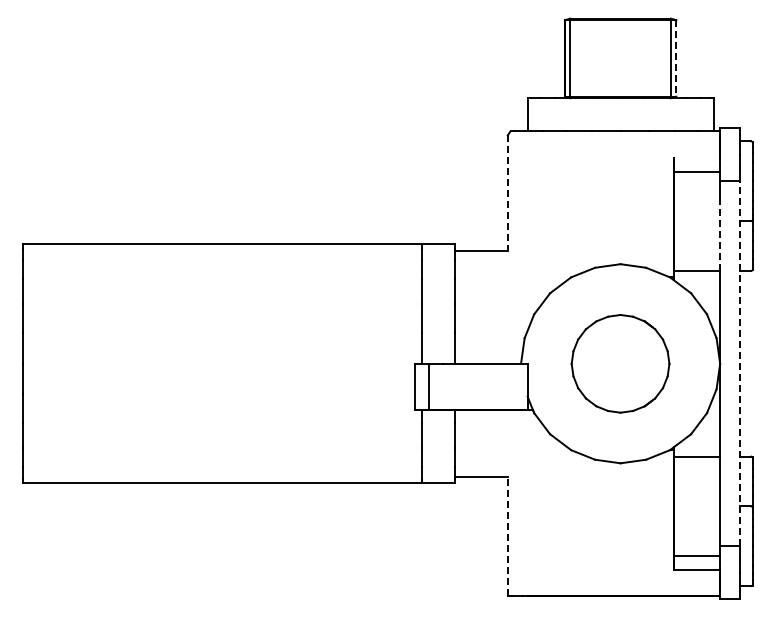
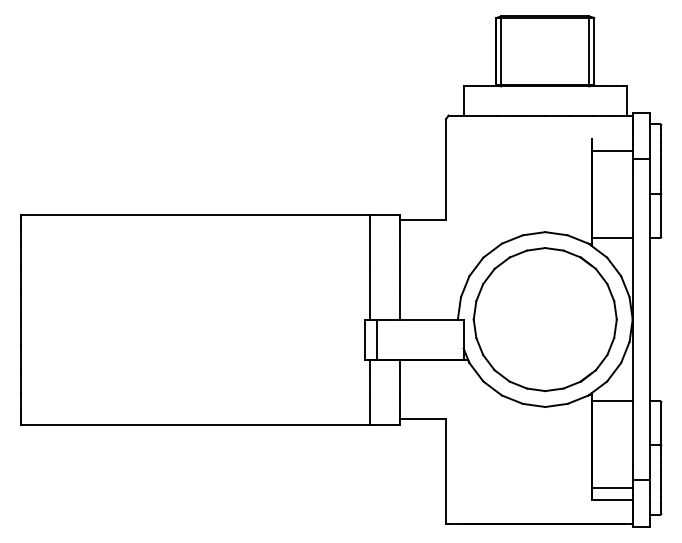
line: (676, 58) -> (594, 51), dashed -> solid
line: (507, 193) -> (445, 170), dashed -> solid
line: (720, 234) -> (633, 206), dashed -> solid
part: (620, 363) -> (545, 319), size x1.67
line: (740, 363) -> (650, 319), dashed -> solid
line: (507, 536) -> (445, 471), dashed -> solid

